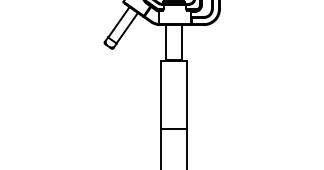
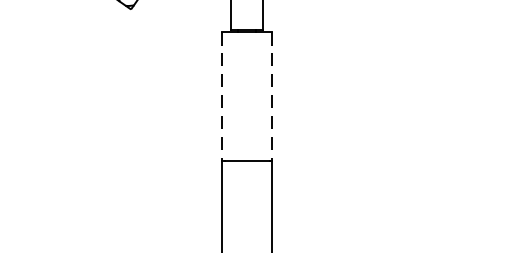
line: (160, 95) -> (221, 97), solid -> dashed
line: (187, 95) -> (273, 97), solid -> dashed

